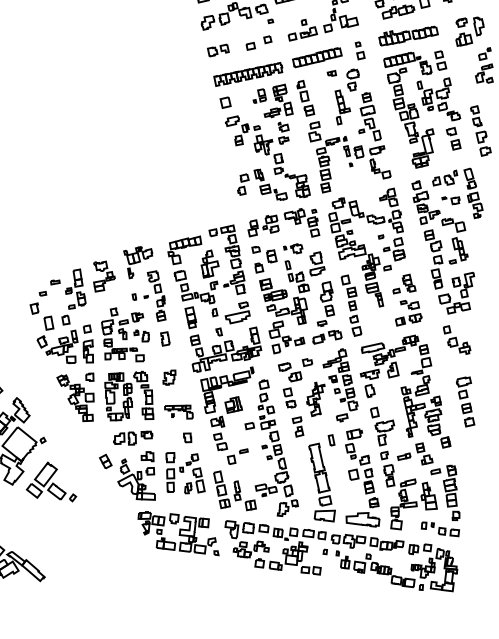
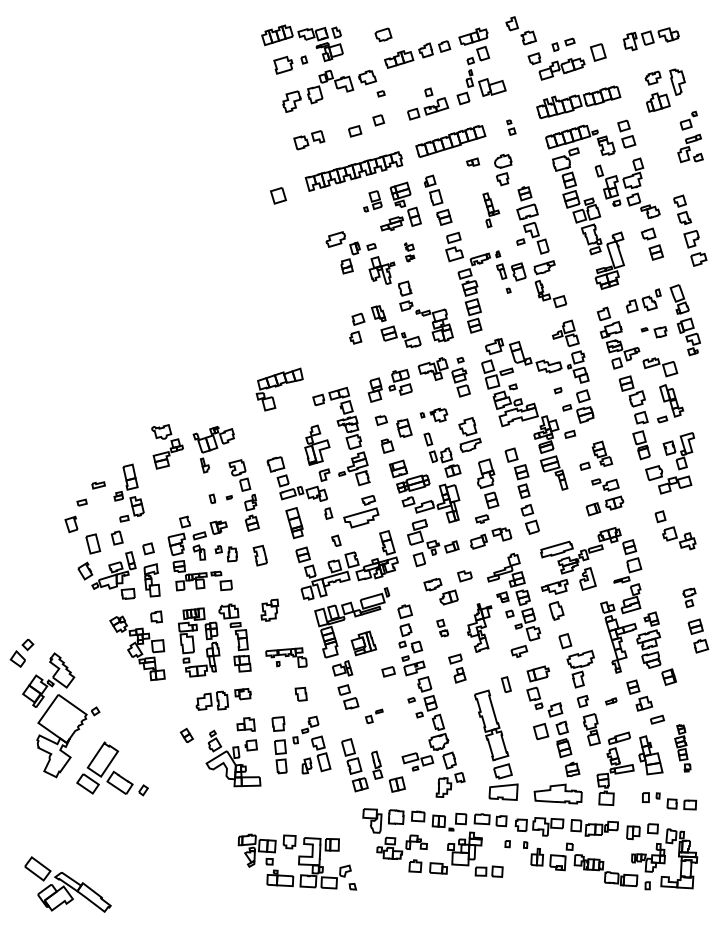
part: (360, 50) -> (511, 127), size x0.6
part: (225, 102) -> (278, 195), moved
part: (342, 107) -> (491, 210), size x0.7
part: (283, 133) -> (409, 252), size x0.6
part: (184, 250) -> (279, 389), moved
part: (104, 276) -> (167, 446), moved
part: (463, 387) -> (689, 597), size x0.6
part: (289, 397) -> (442, 627), size x0.6
part: (237, 456) -> (374, 716), size x0.6
part: (404, 456) -> (611, 701), size x0.6
part: (105, 461) -> (186, 735), size x0.7
part: (451, 492) -> (682, 748), size x0.6
part: (178, 532) -> (297, 861), moved

